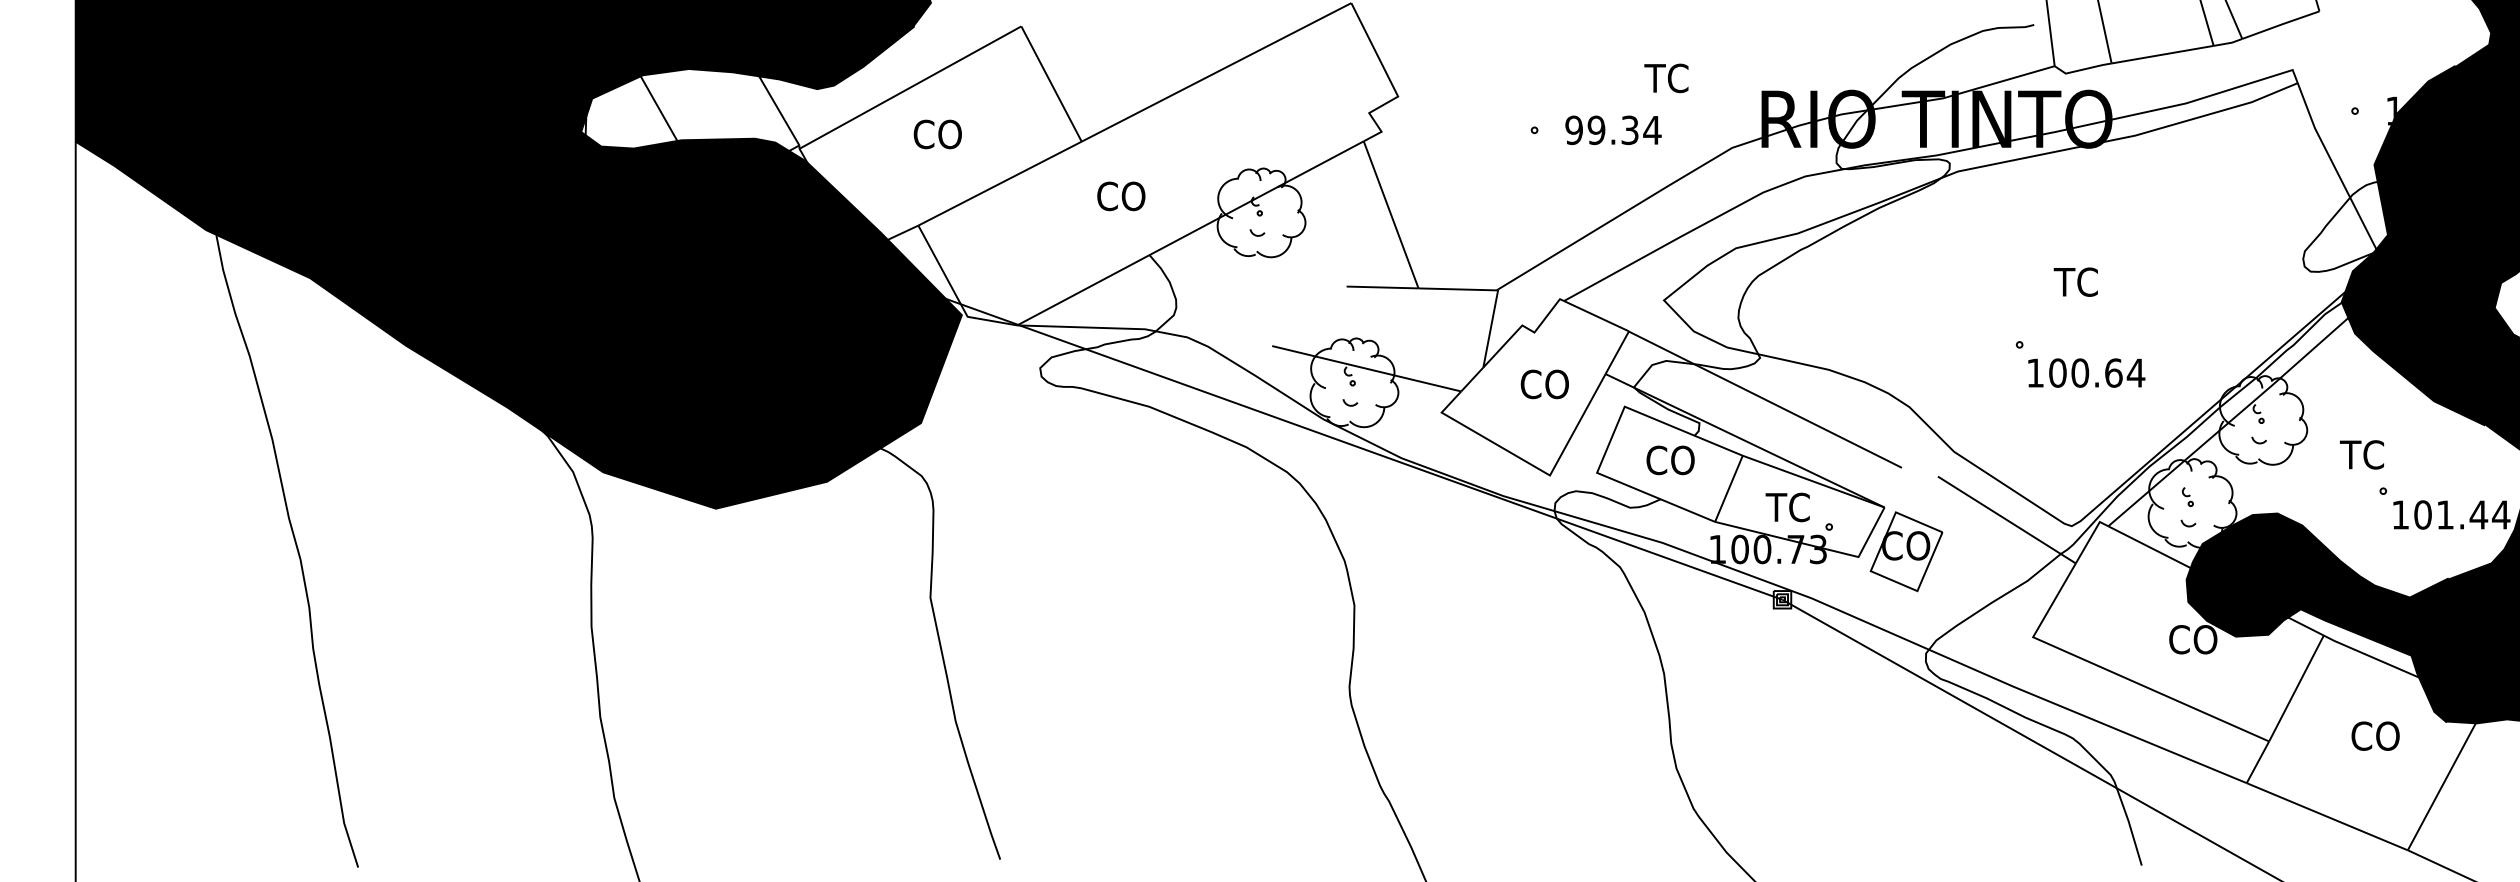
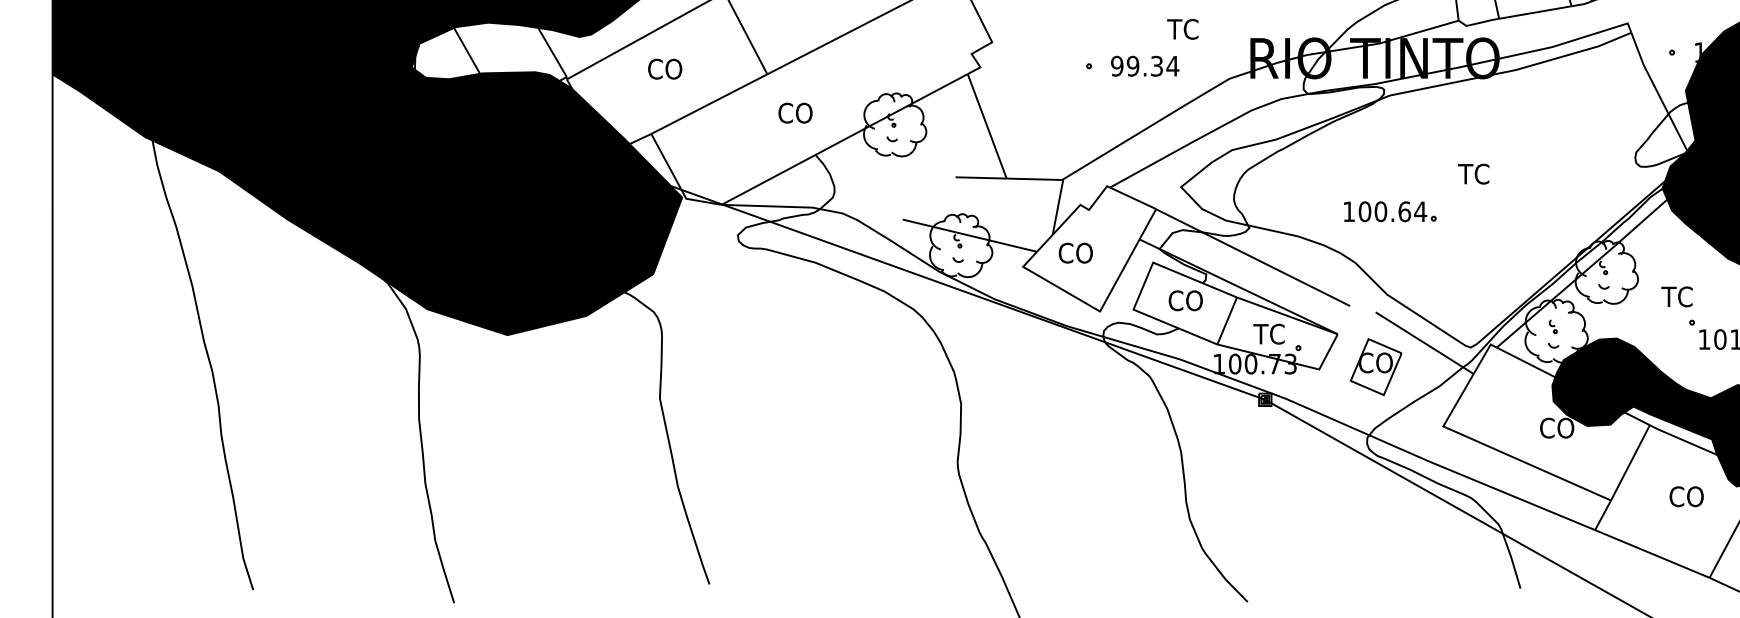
text: (2086, 372) -> (1385, 211), moved
text: (1544, 384) -> (1075, 253), moved
part: (1906, 551) -> (1376, 366), moved

